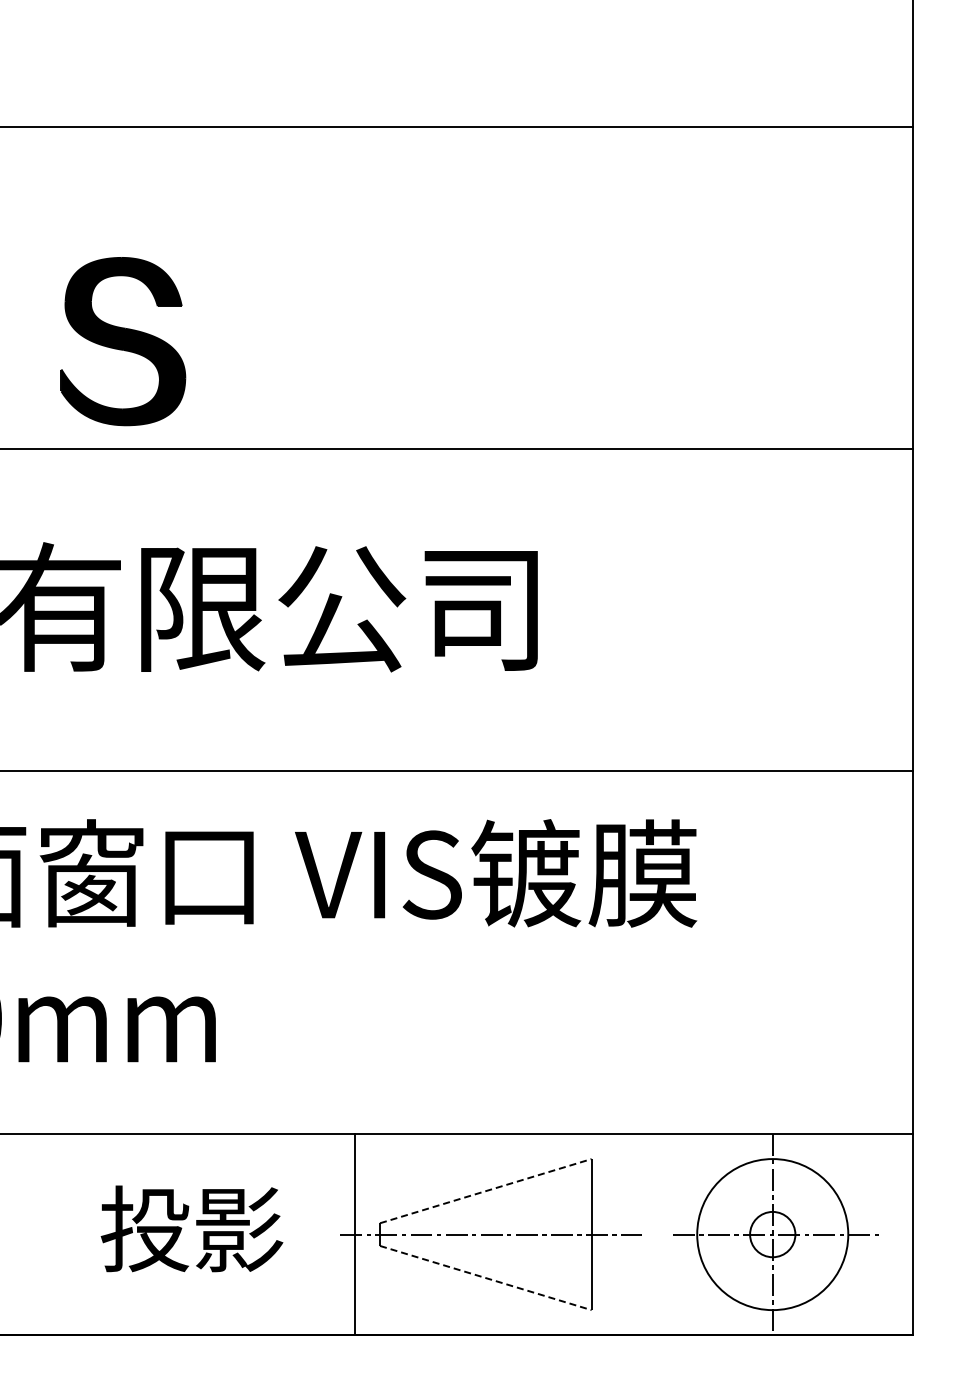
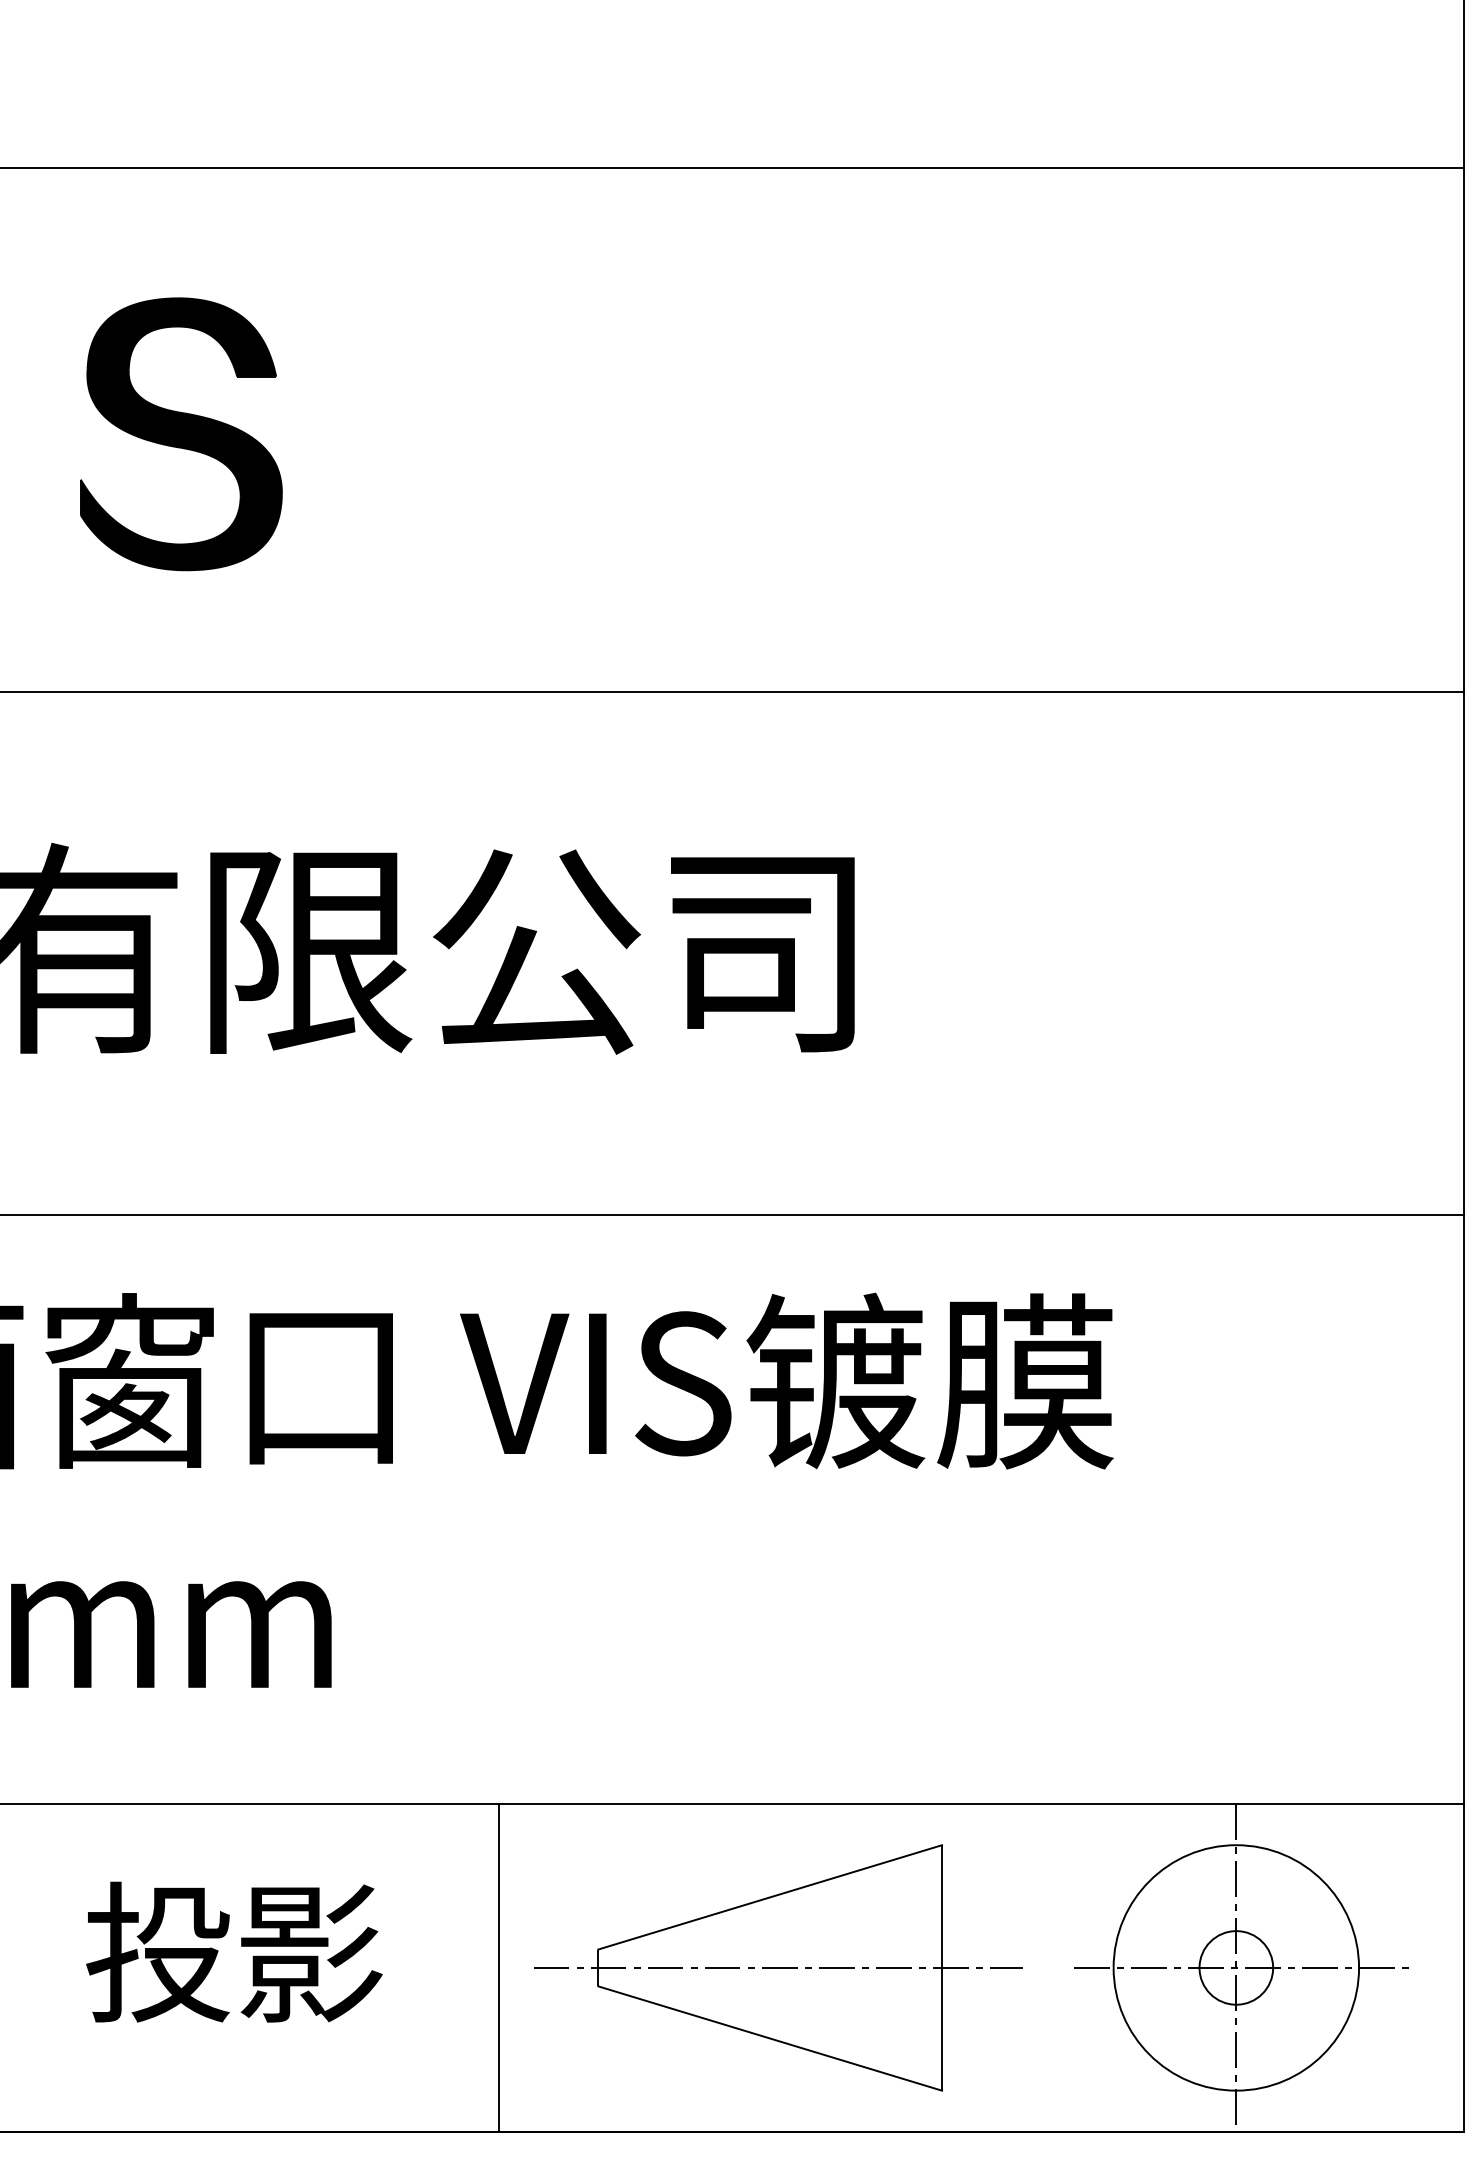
part: (123, 341) -> (181, 434), moved
line: (485, 1191) -> (769, 1897), dashed -> solid
text: (191, 1228) -> (233, 1951), moved
line: (355, 1234) -> (499, 1967), moved
line: (485, 1278) -> (769, 2039), dashed -> solid

